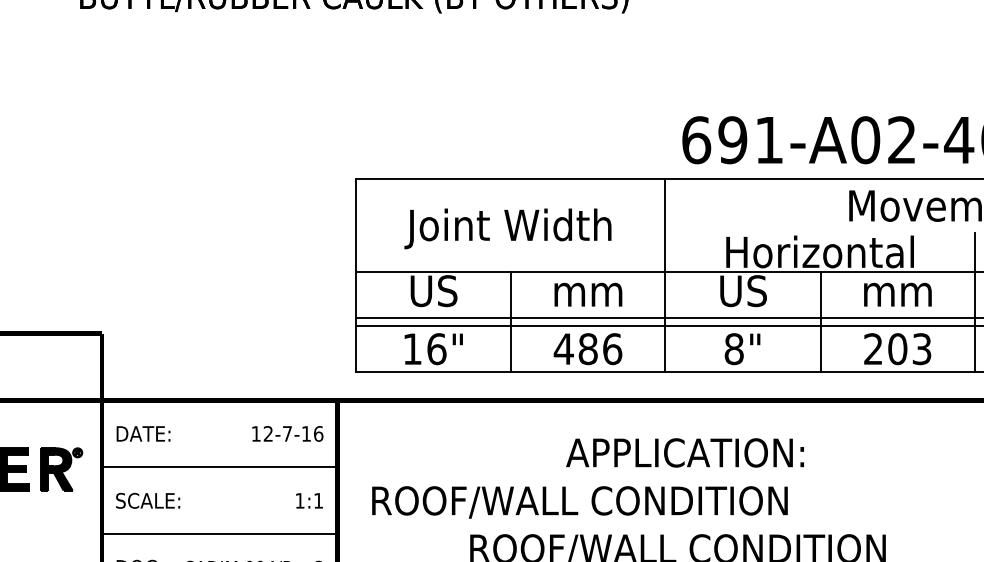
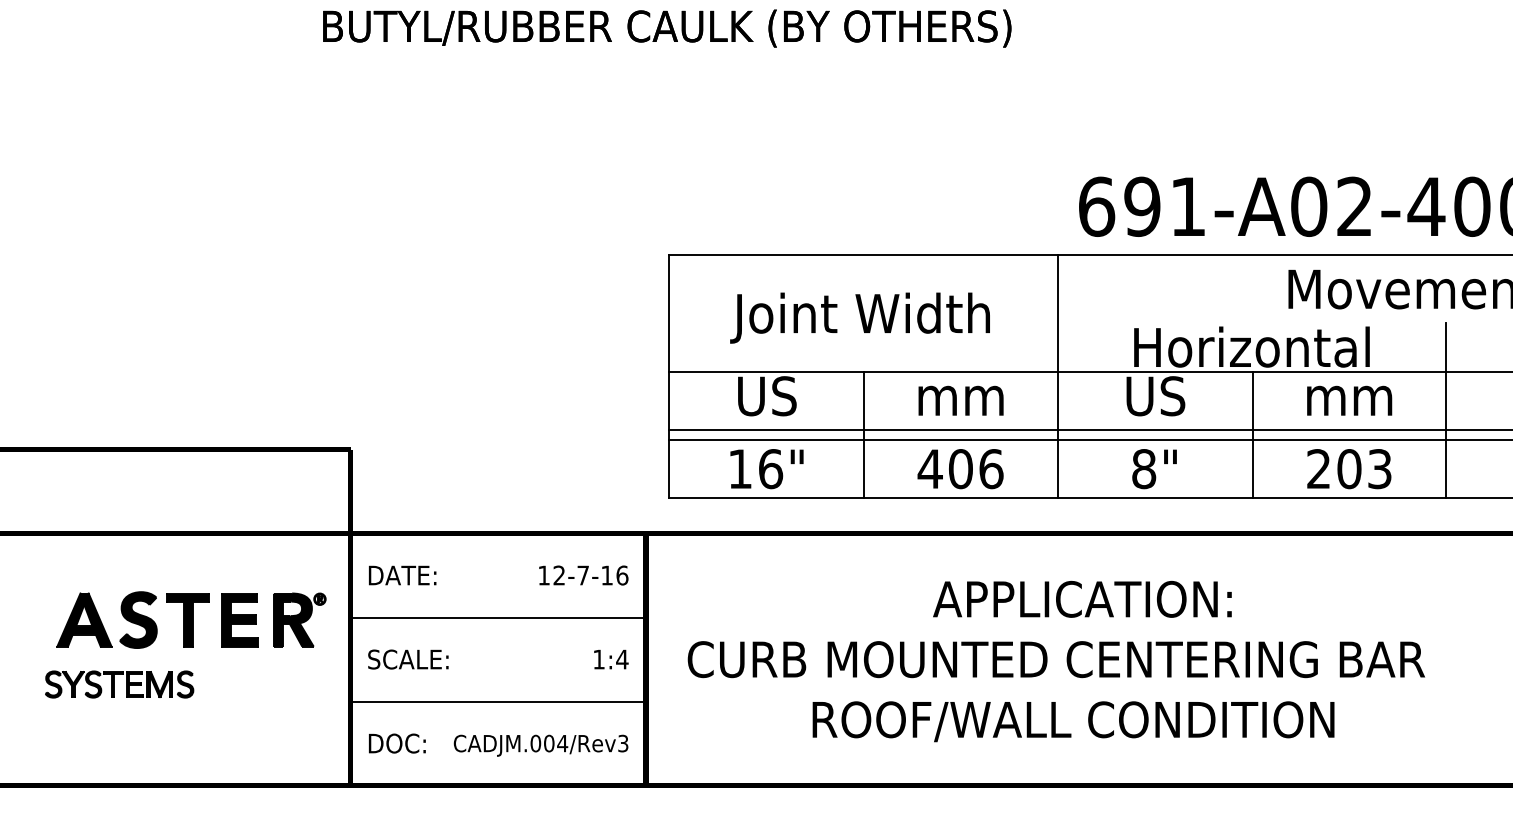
text: (587, 348) -> (960, 468), 486 -> 406
text: (318, 500) -> (622, 659), 1:1 -> 1:4
text: (664, 502) -> (1056, 661), ROOF/WALL CONDITION -> CURB MOUNTED CENTERING BAR

